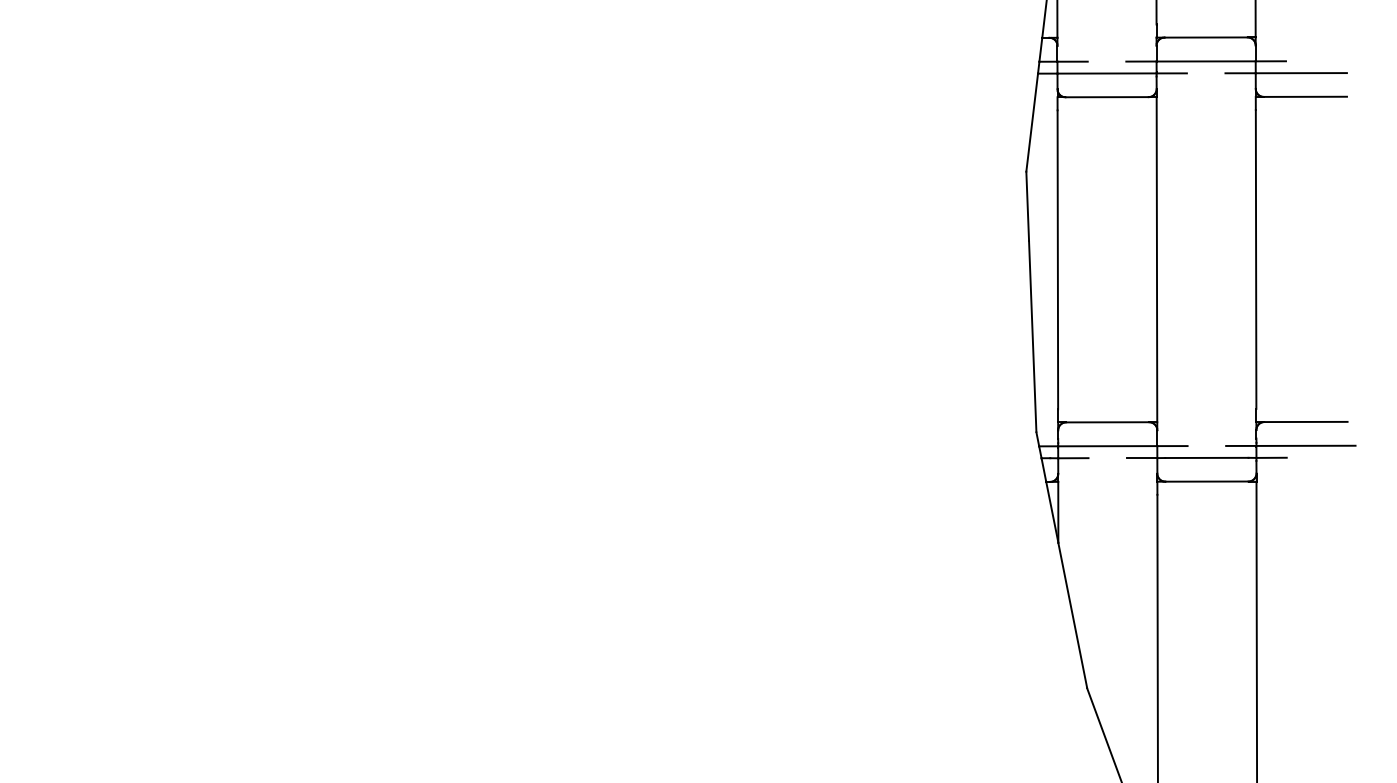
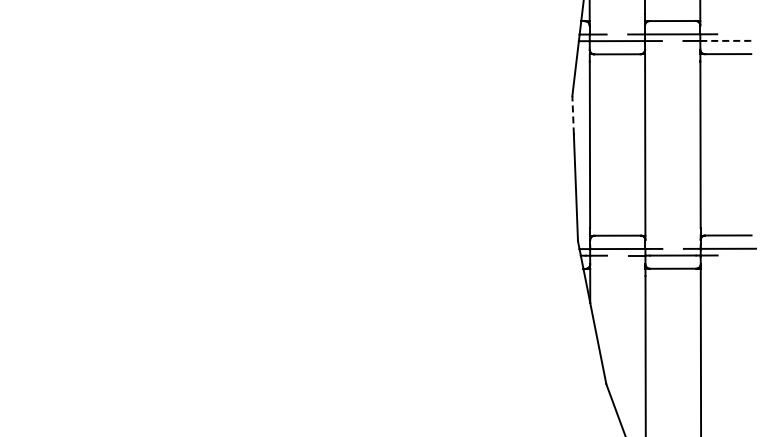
line: (1300, 72) -> (725, 40), solid -> dashed
line: (1028, 205) -> (573, 114), solid -> dashed

